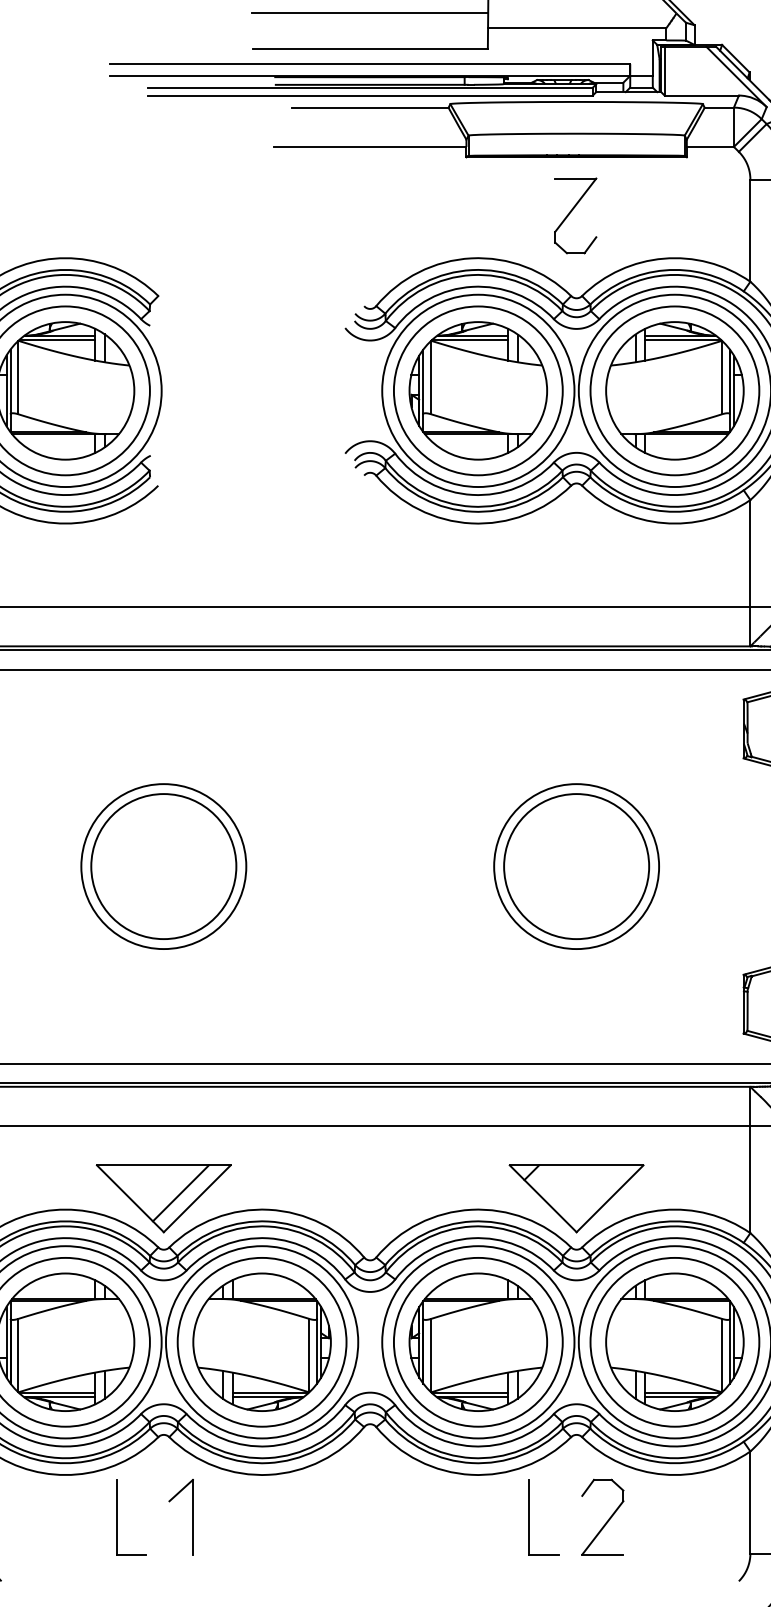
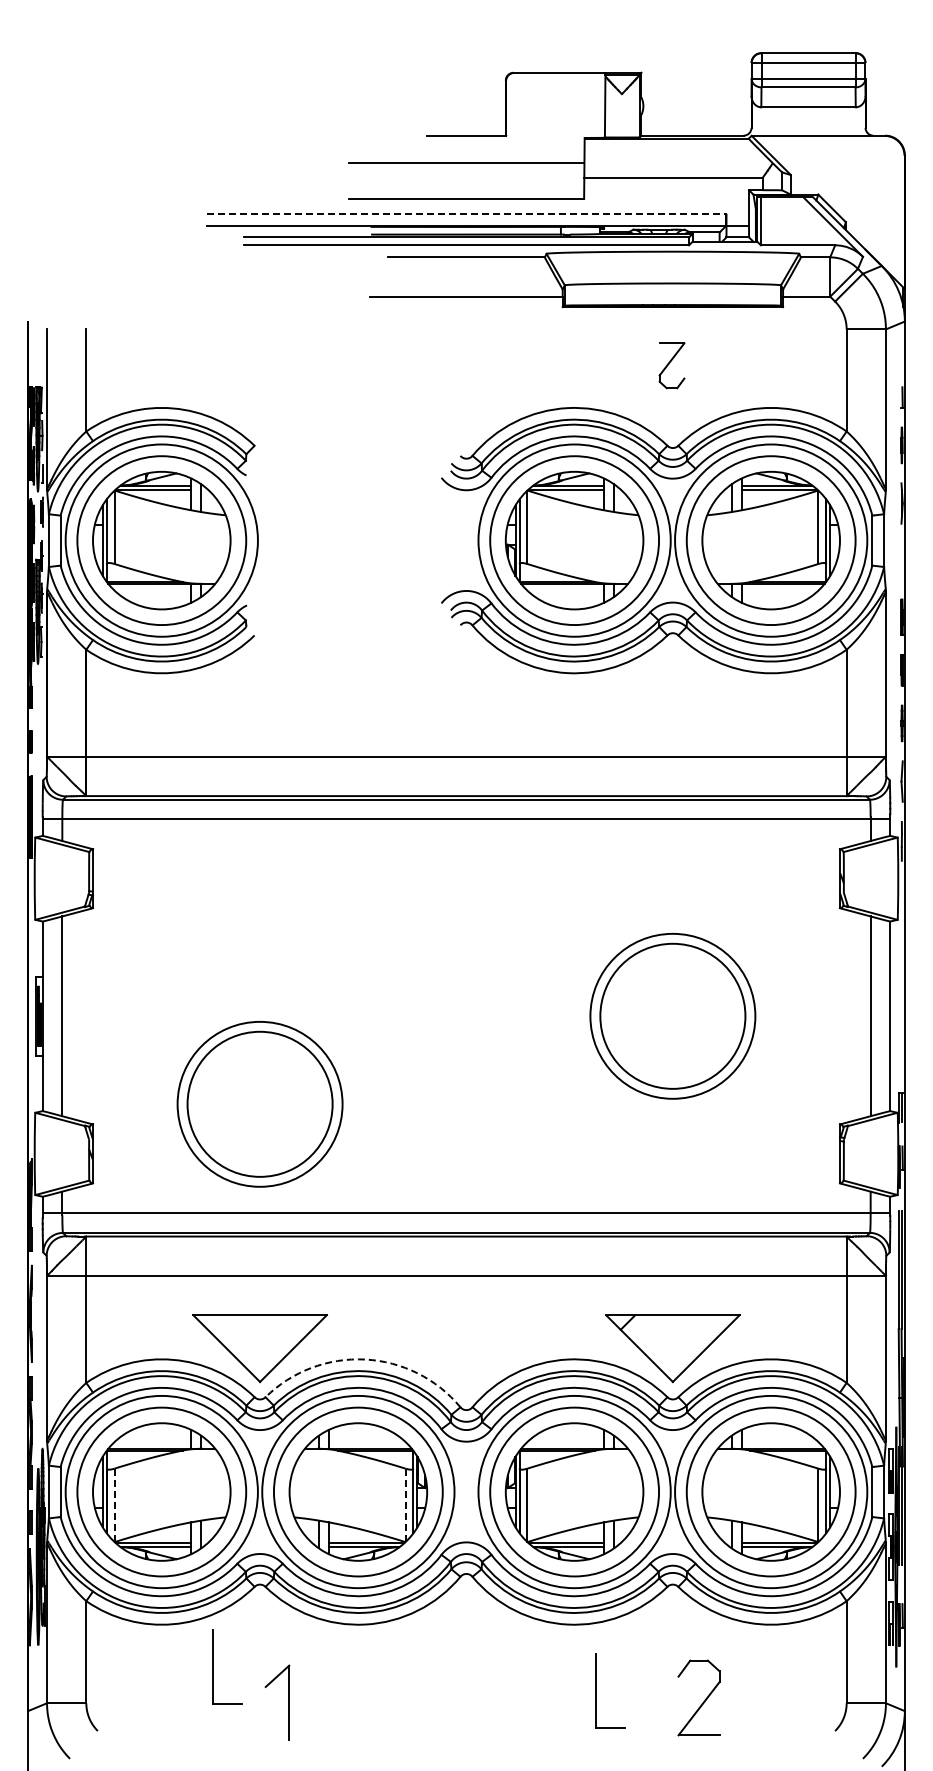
line: (370, 63) -> (466, 213), solid -> dashed
part: (575, 215) -> (671, 365), size x0.6
part: (163, 866) -> (259, 1104), moved
line: (181, 1193) -> (277, 1343), removed
arc: (269, 1209) -> (365, 1359), solid -> dashed
line: (18, 1355) -> (114, 1505), solid -> dashed
line: (309, 1355) -> (405, 1505), solid -> dashed
part: (192, 1516) -> (288, 1702), moved
part: (530, 1516) -> (596, 1690), moved
part: (607, 1520) -> (703, 1701), moved

